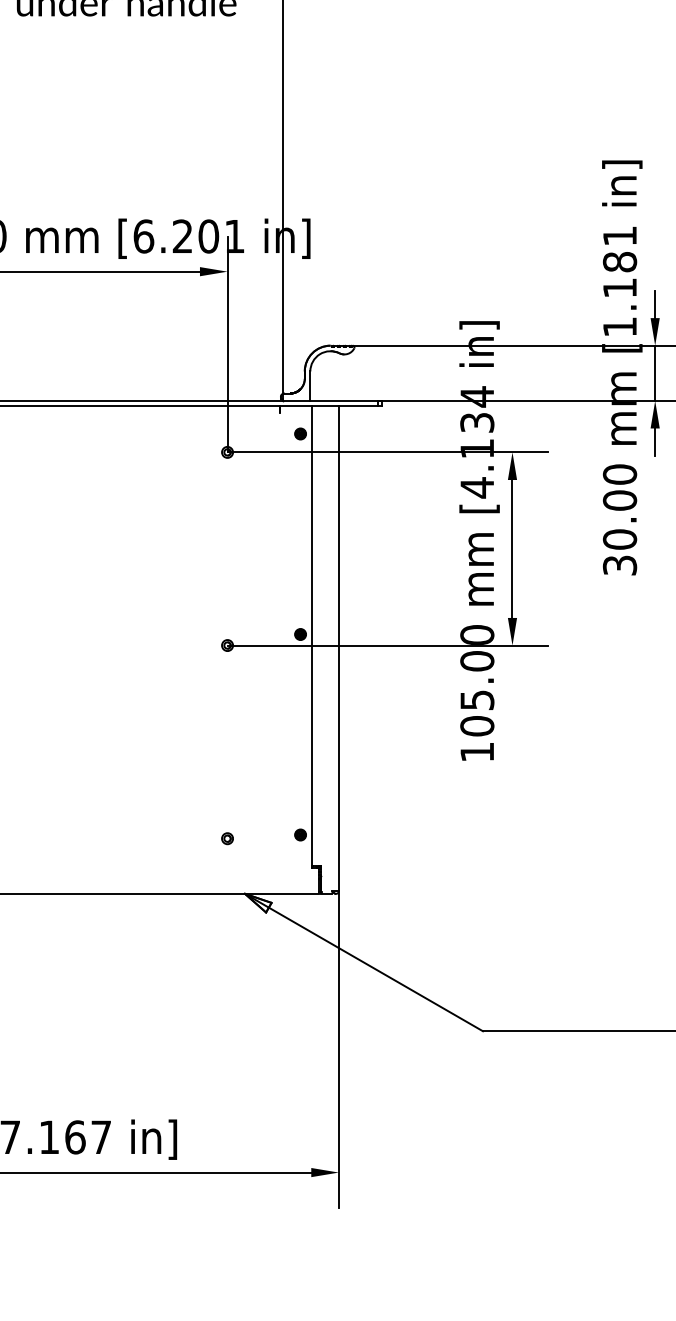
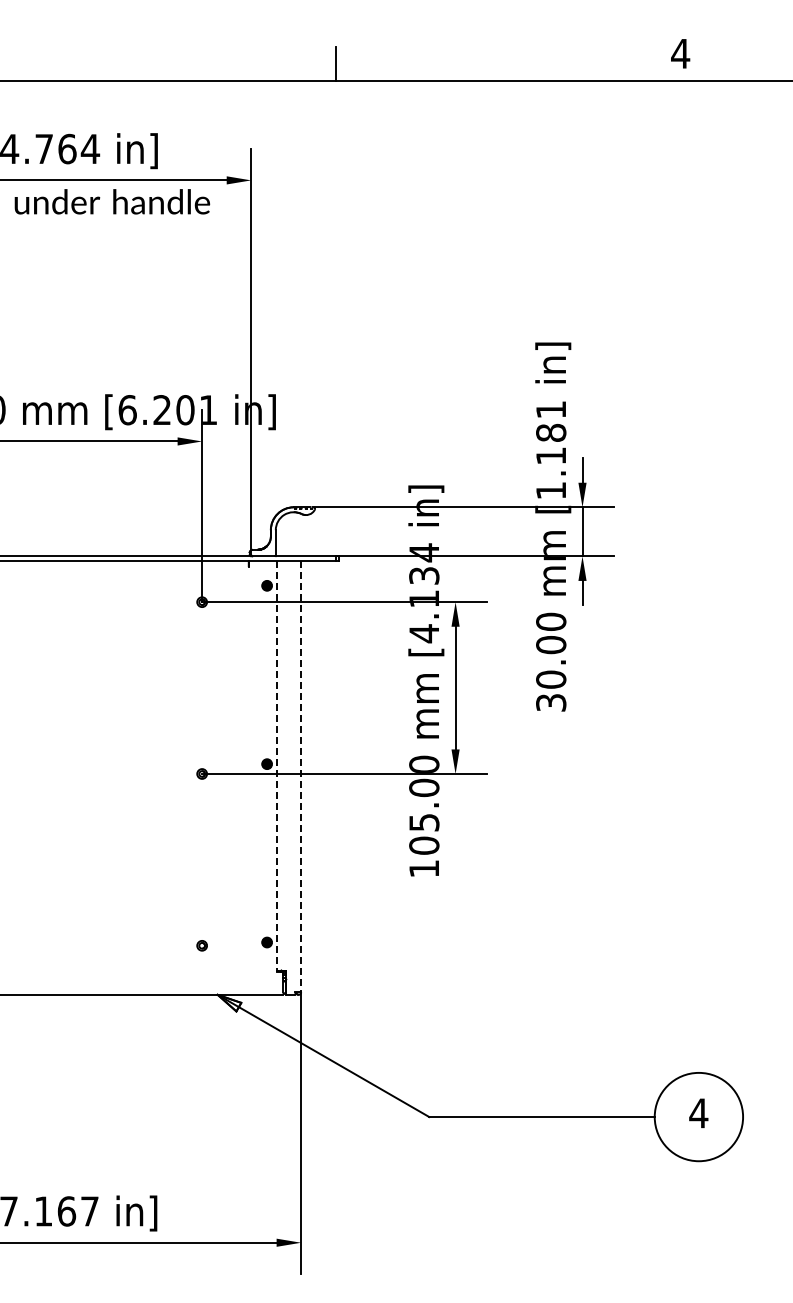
line: (311, 638) -> (276, 767), solid -> dashed
line: (339, 648) -> (301, 776), solid -> dashed

